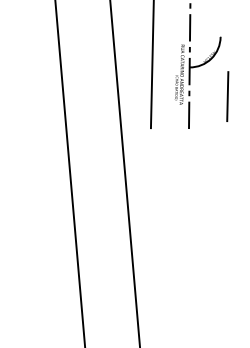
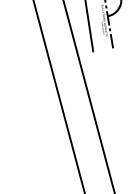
line: (228, 95) -> (130, 27), removed

